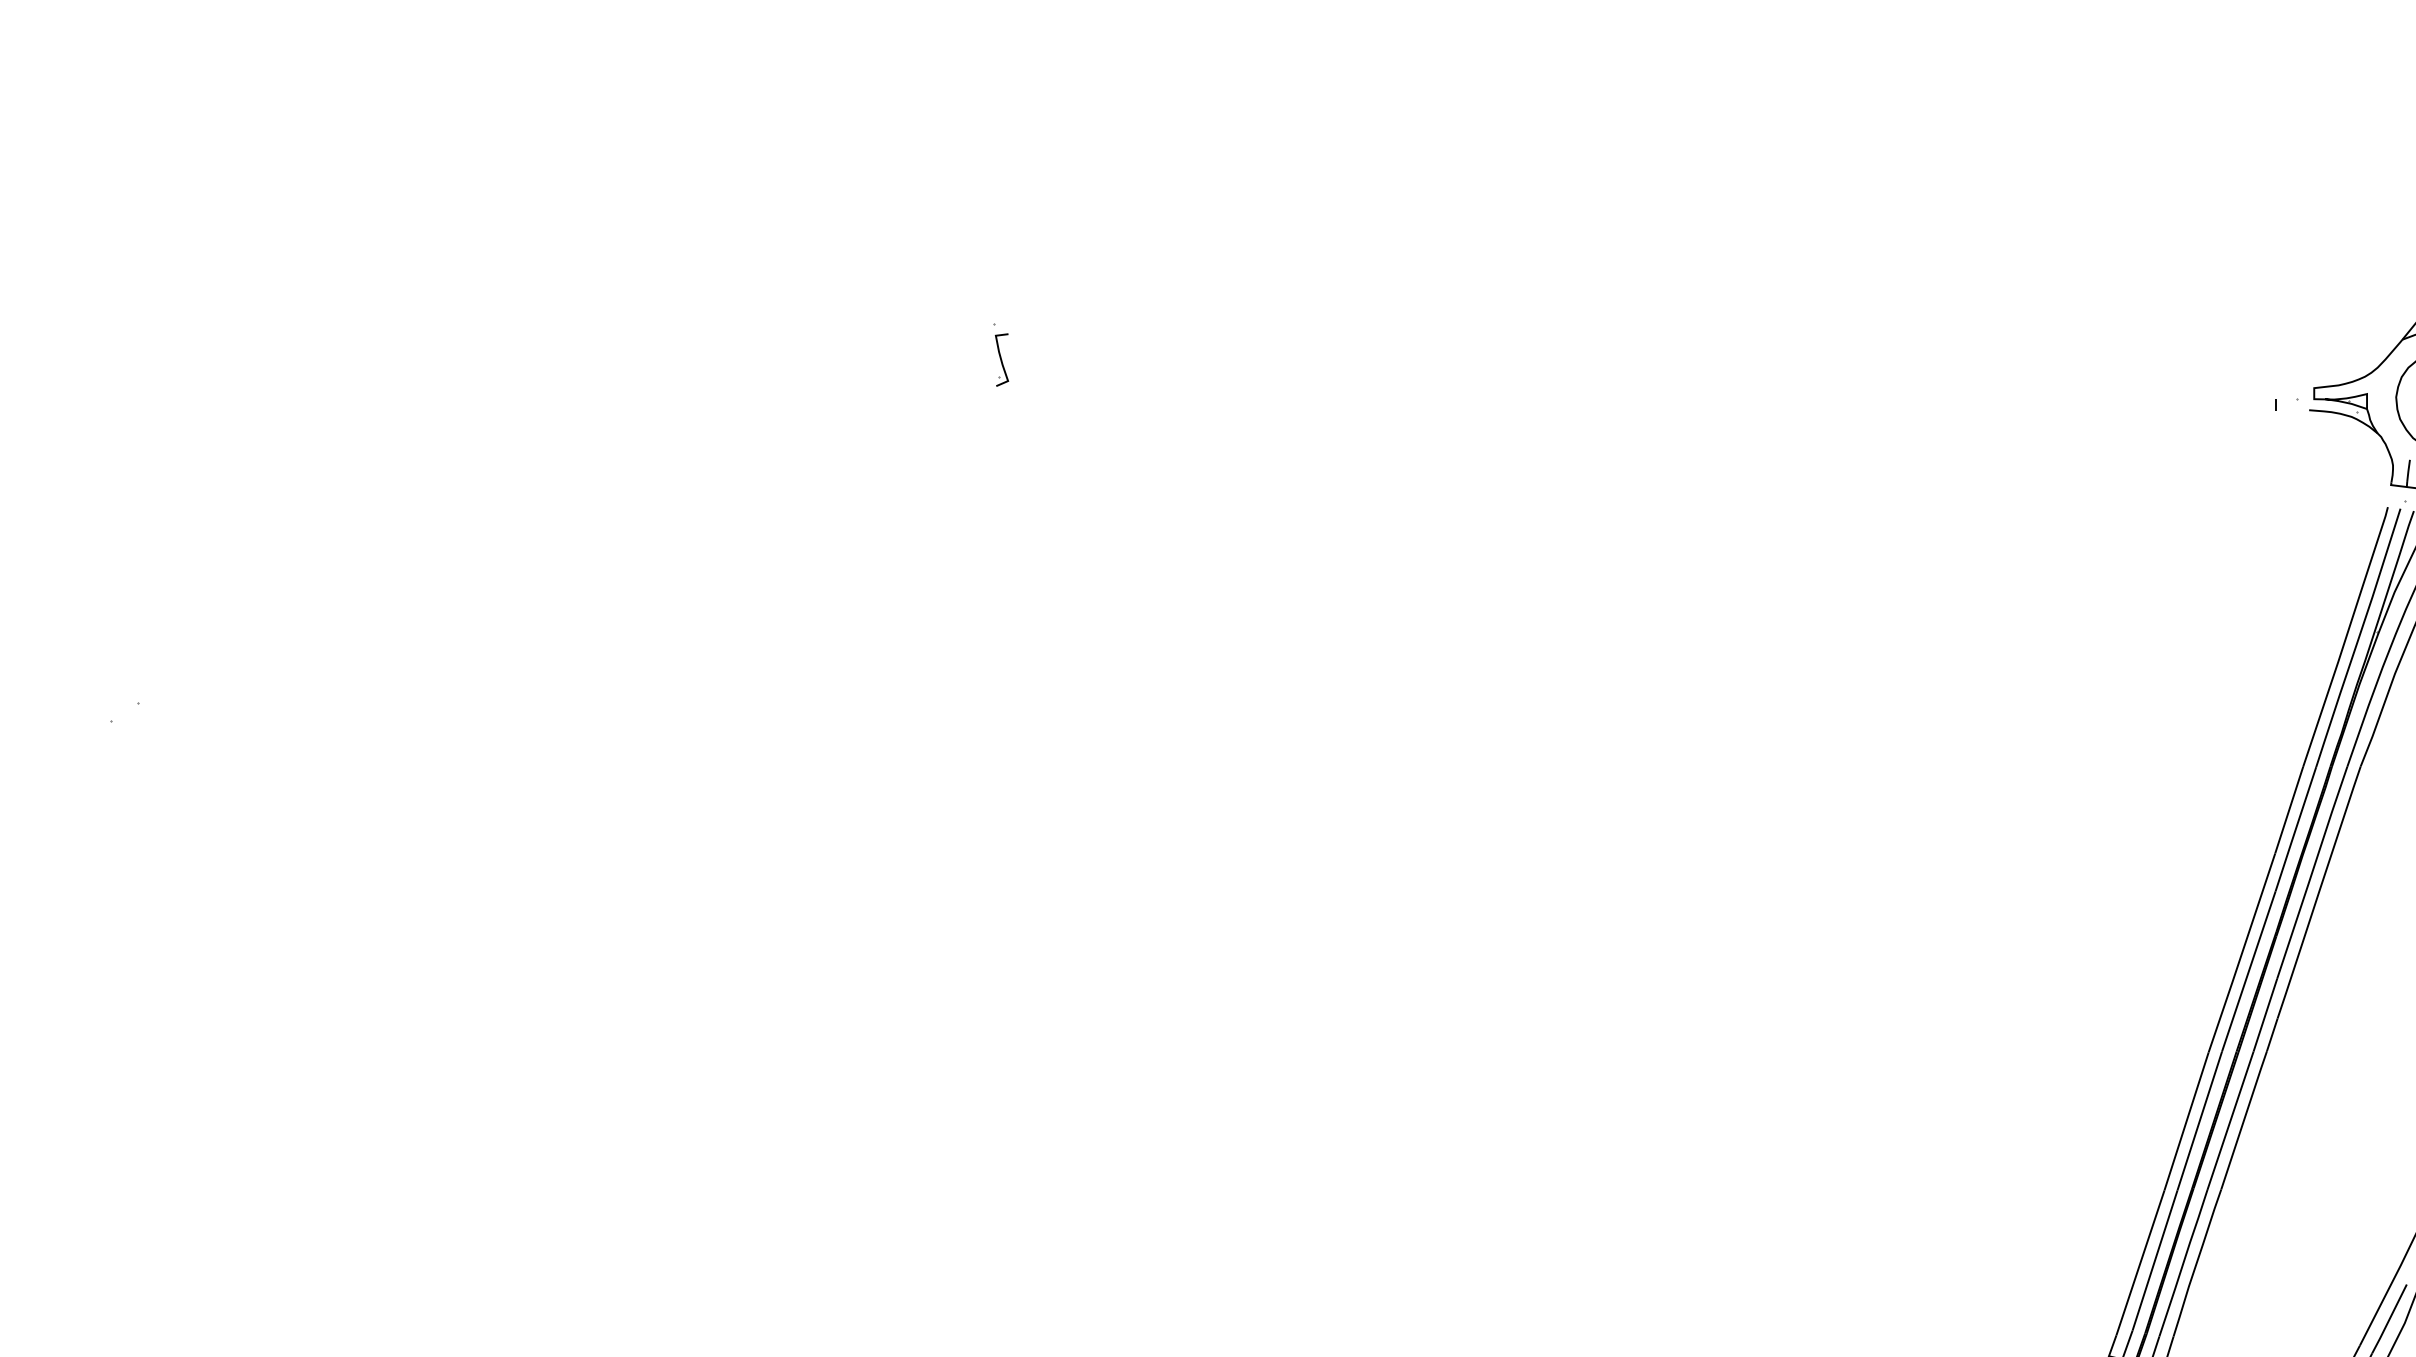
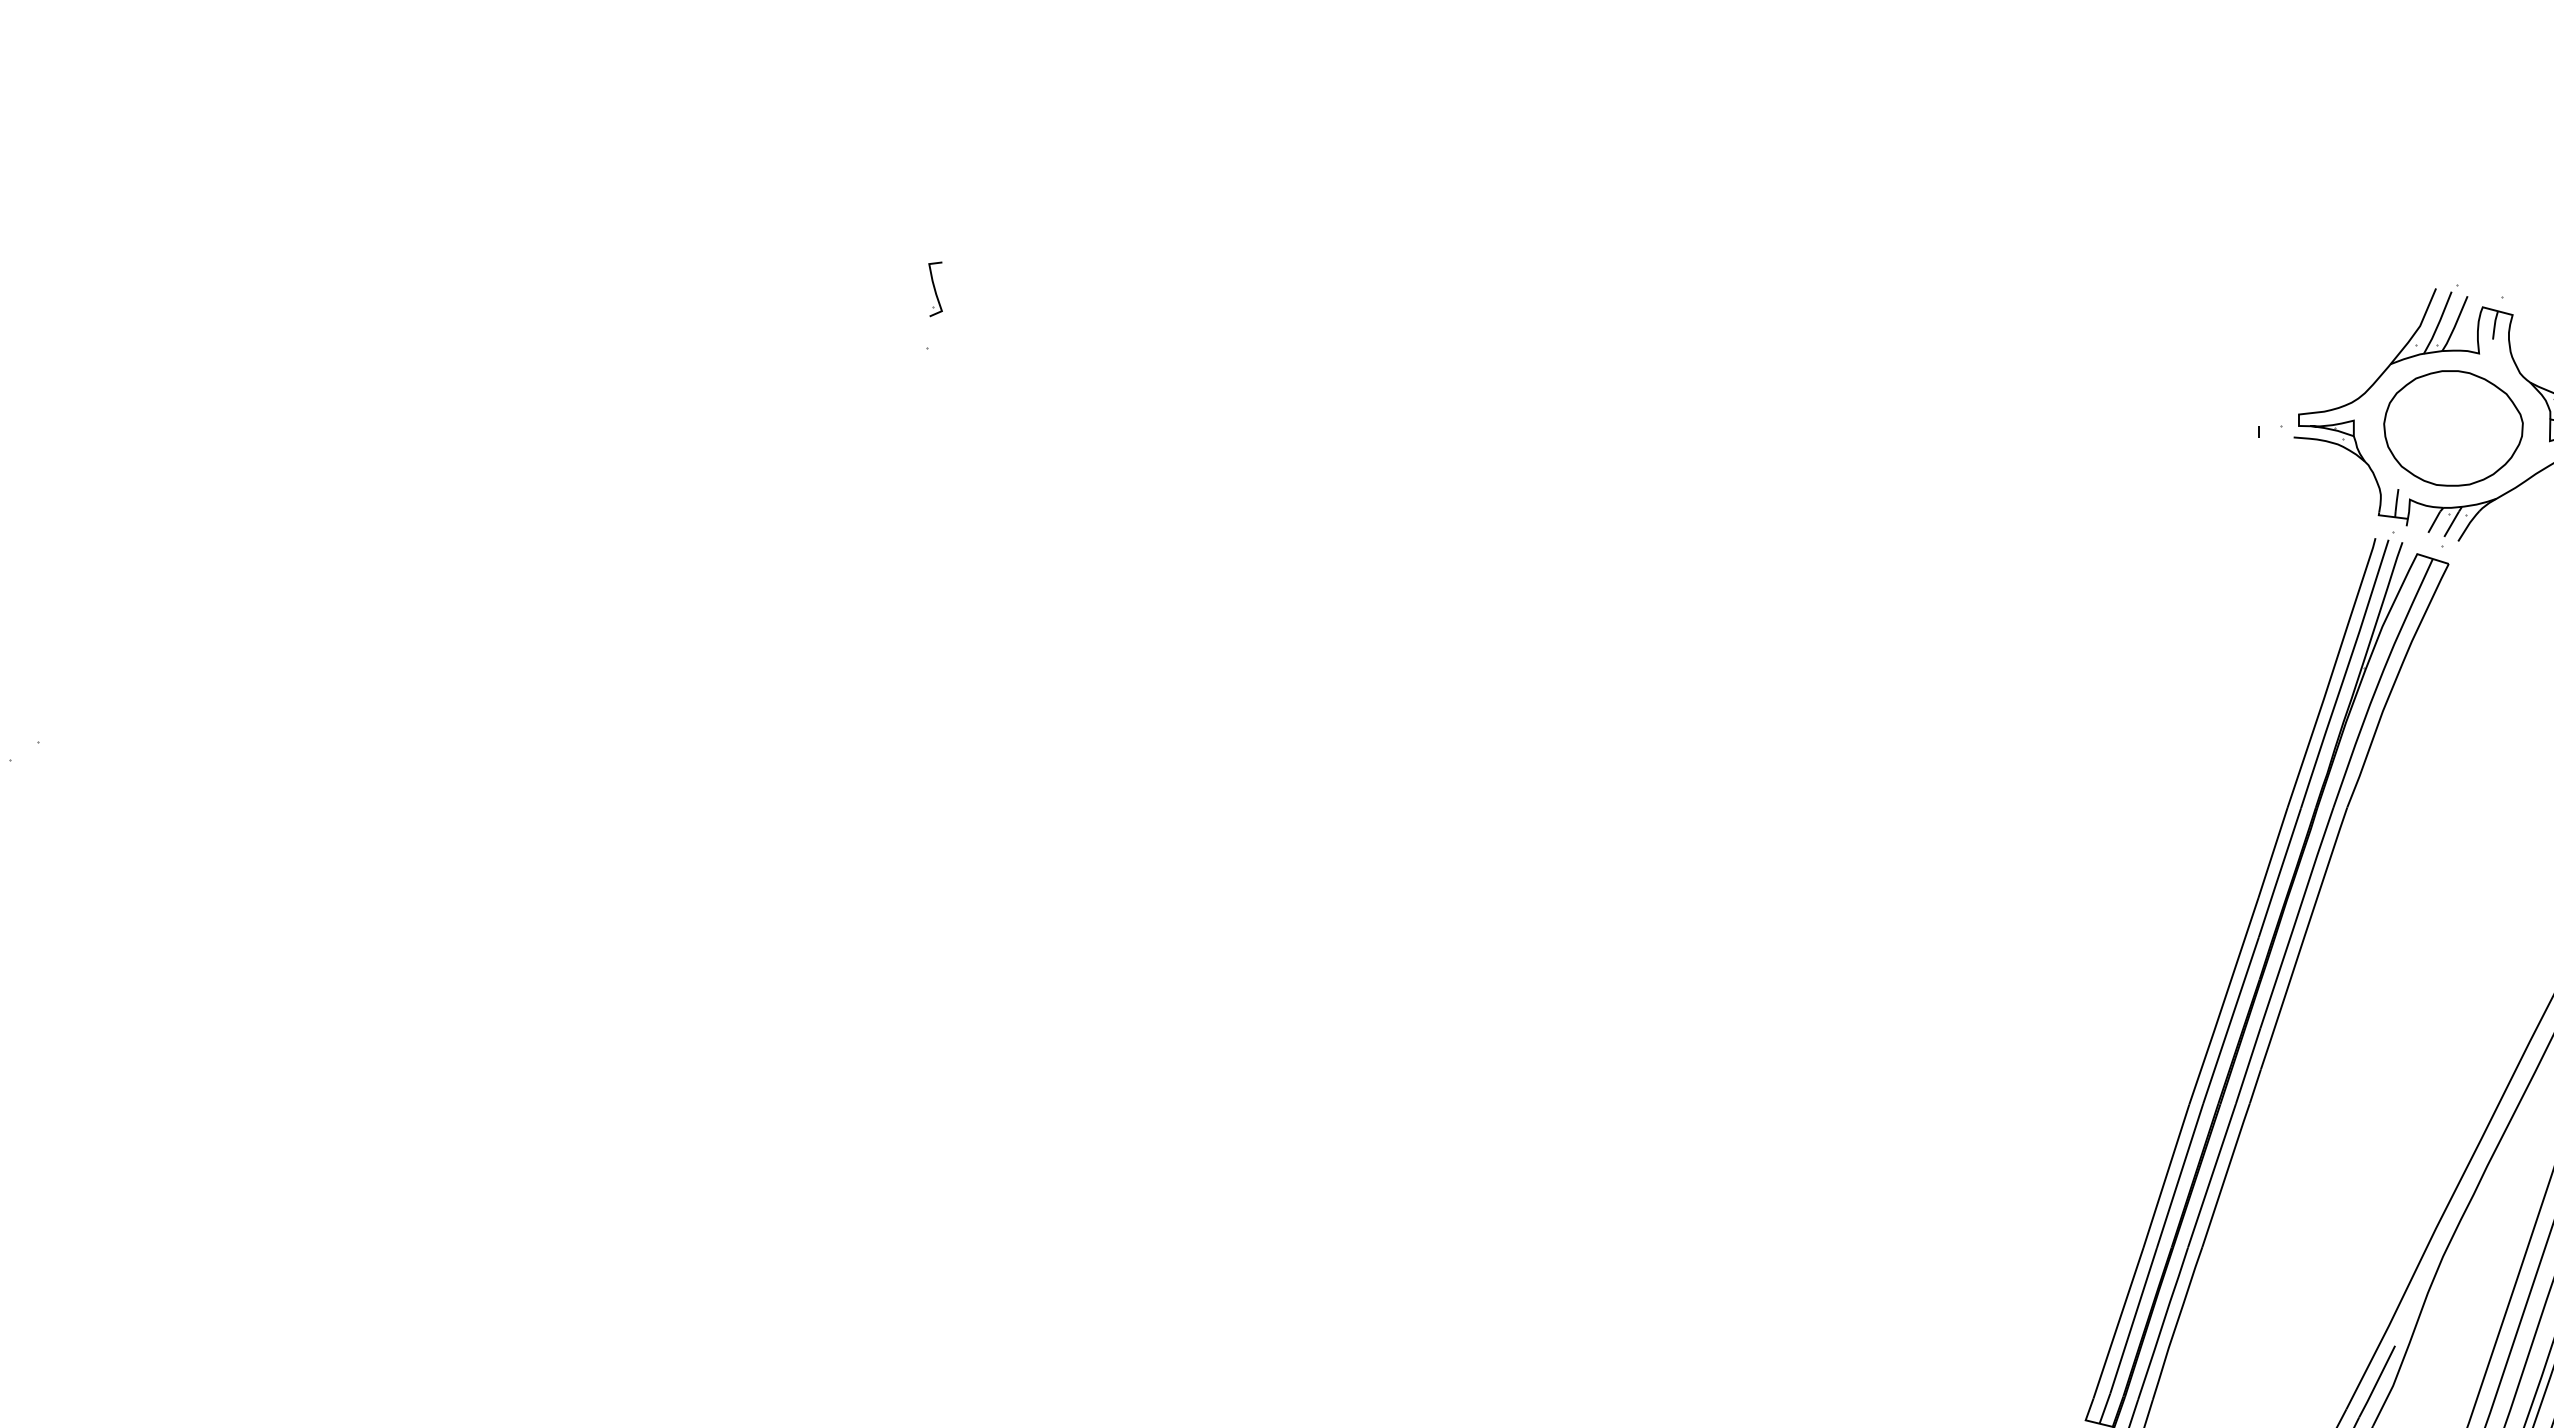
part: (1001, 360) -> (935, 289), moved

